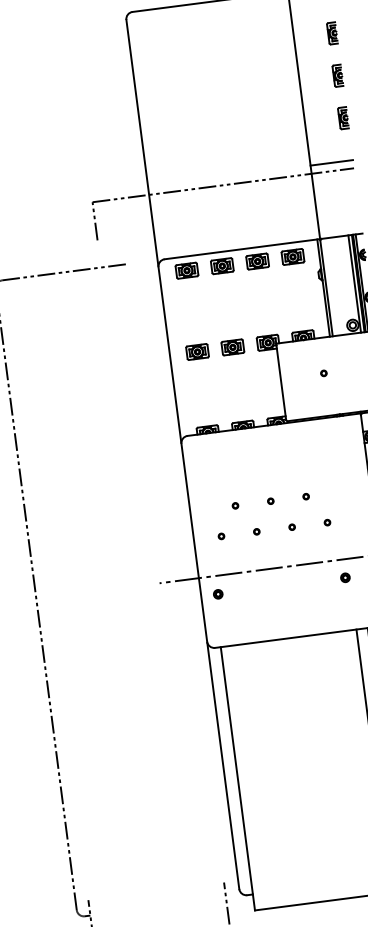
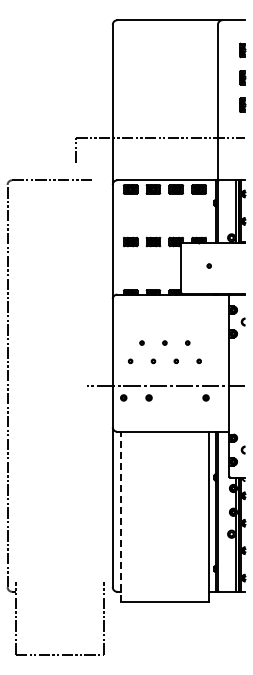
line: (331, 162) -> (231, 132), removed
part: (256, 588) -> (148, 397), added
line: (238, 777) -> (121, 516), solid -> dashed

